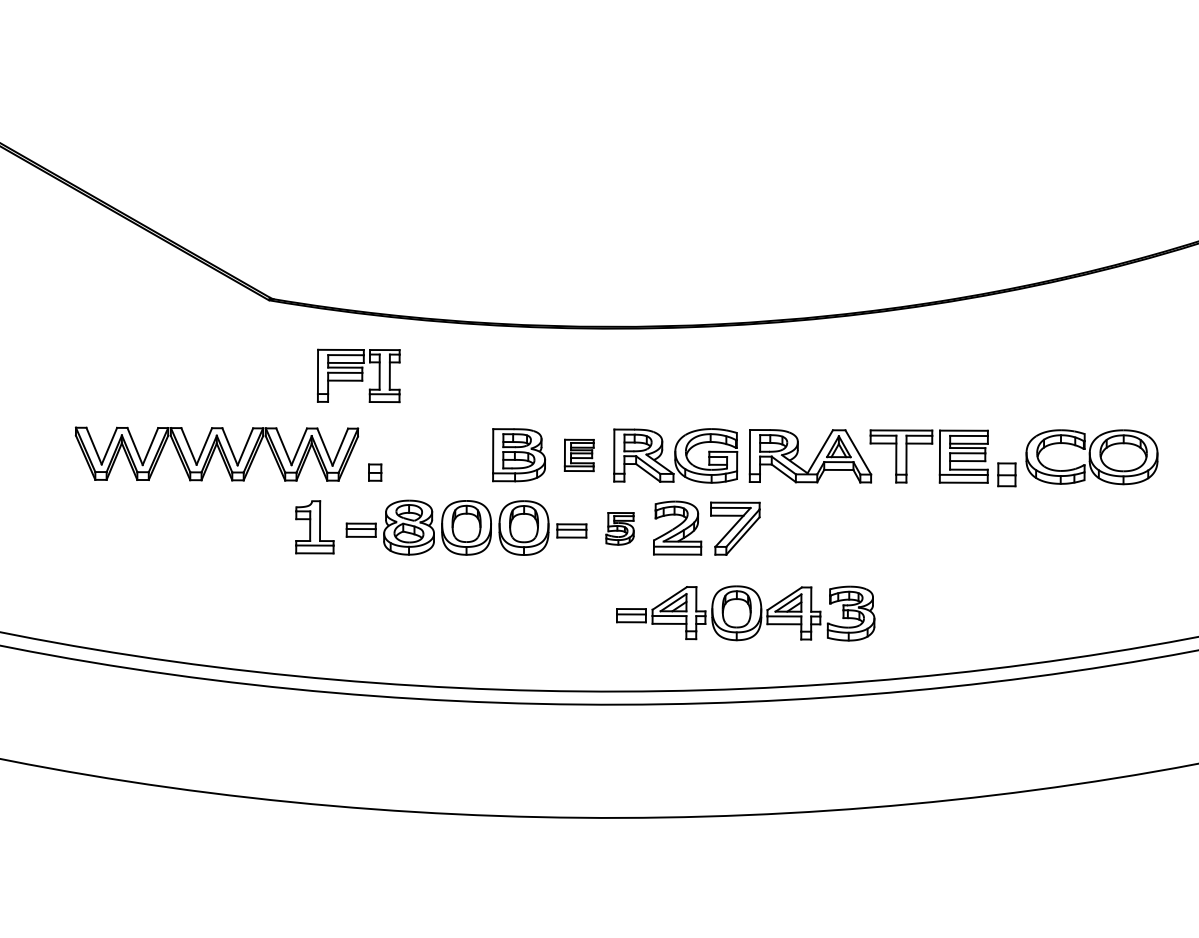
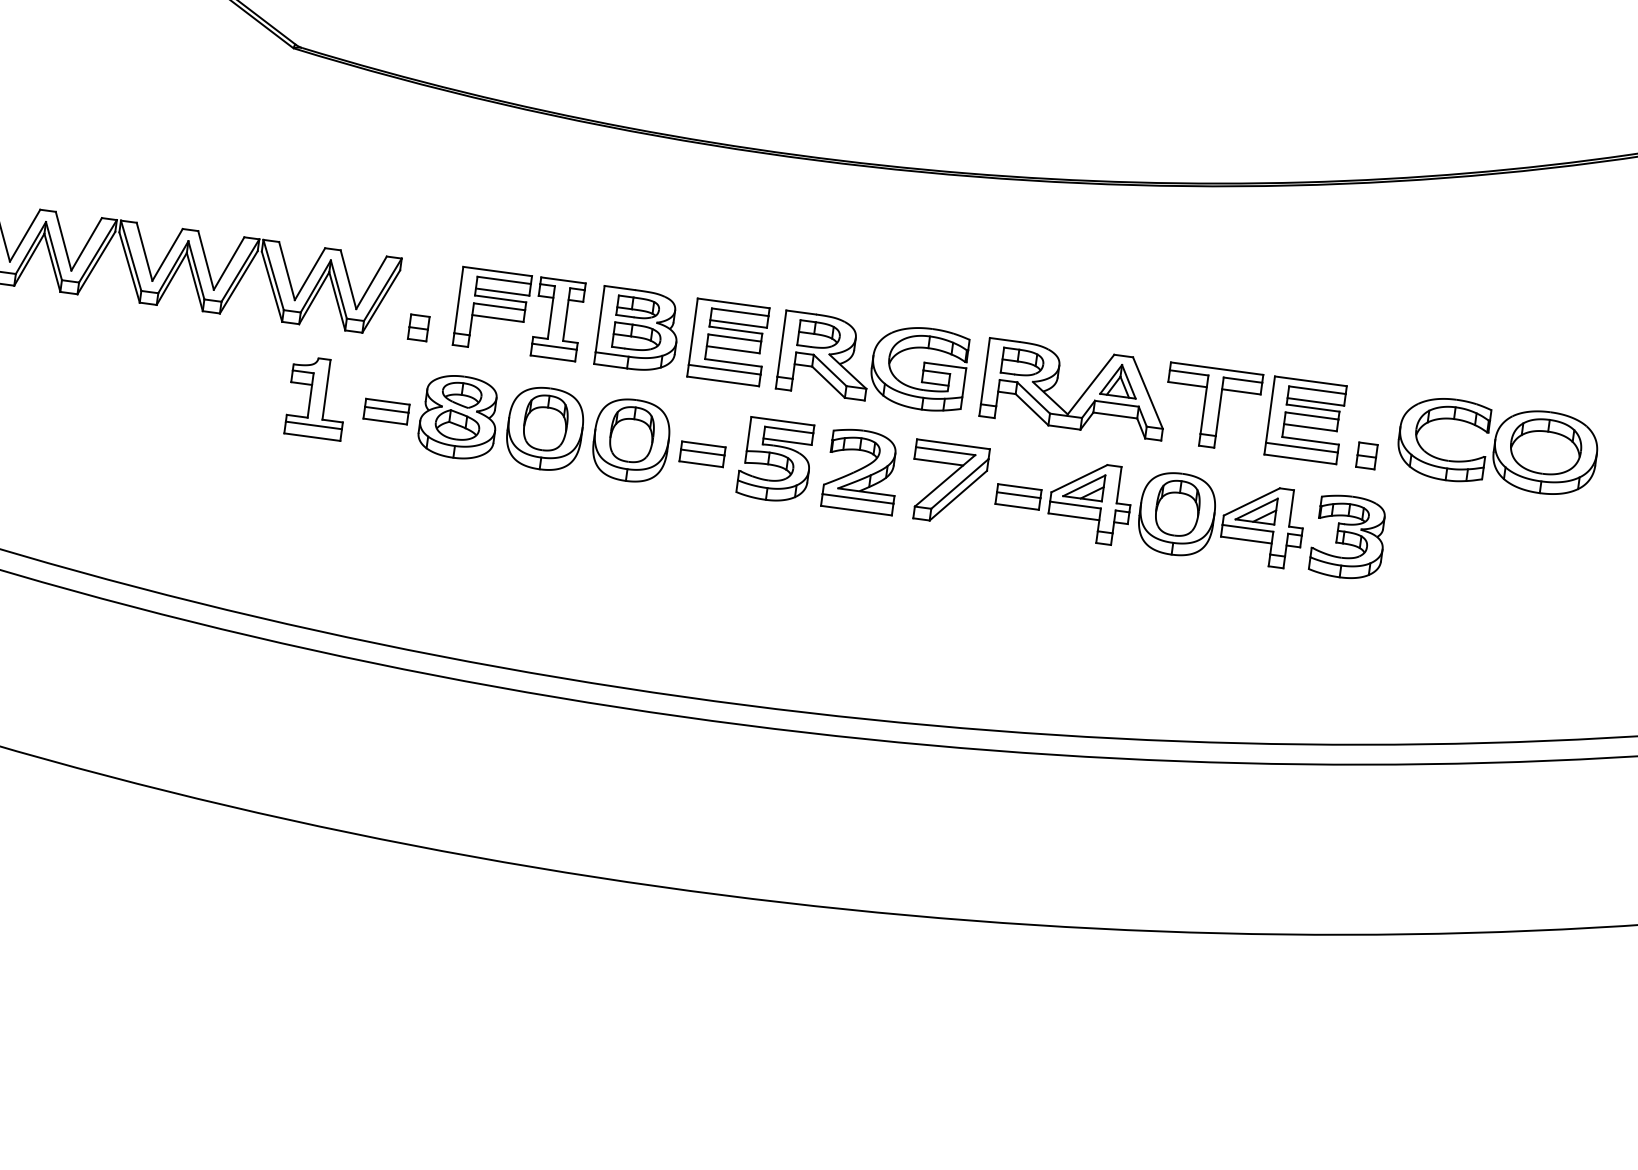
part: (358, 375) -> (518, 313), moved
part: (579, 455) -> (728, 342), size x1.67
part: (1007, 474) -> (1367, 455), size x0.71
part: (619, 528) -> (774, 460), size x1.67
part: (745, 613) -> (1190, 516), moved

